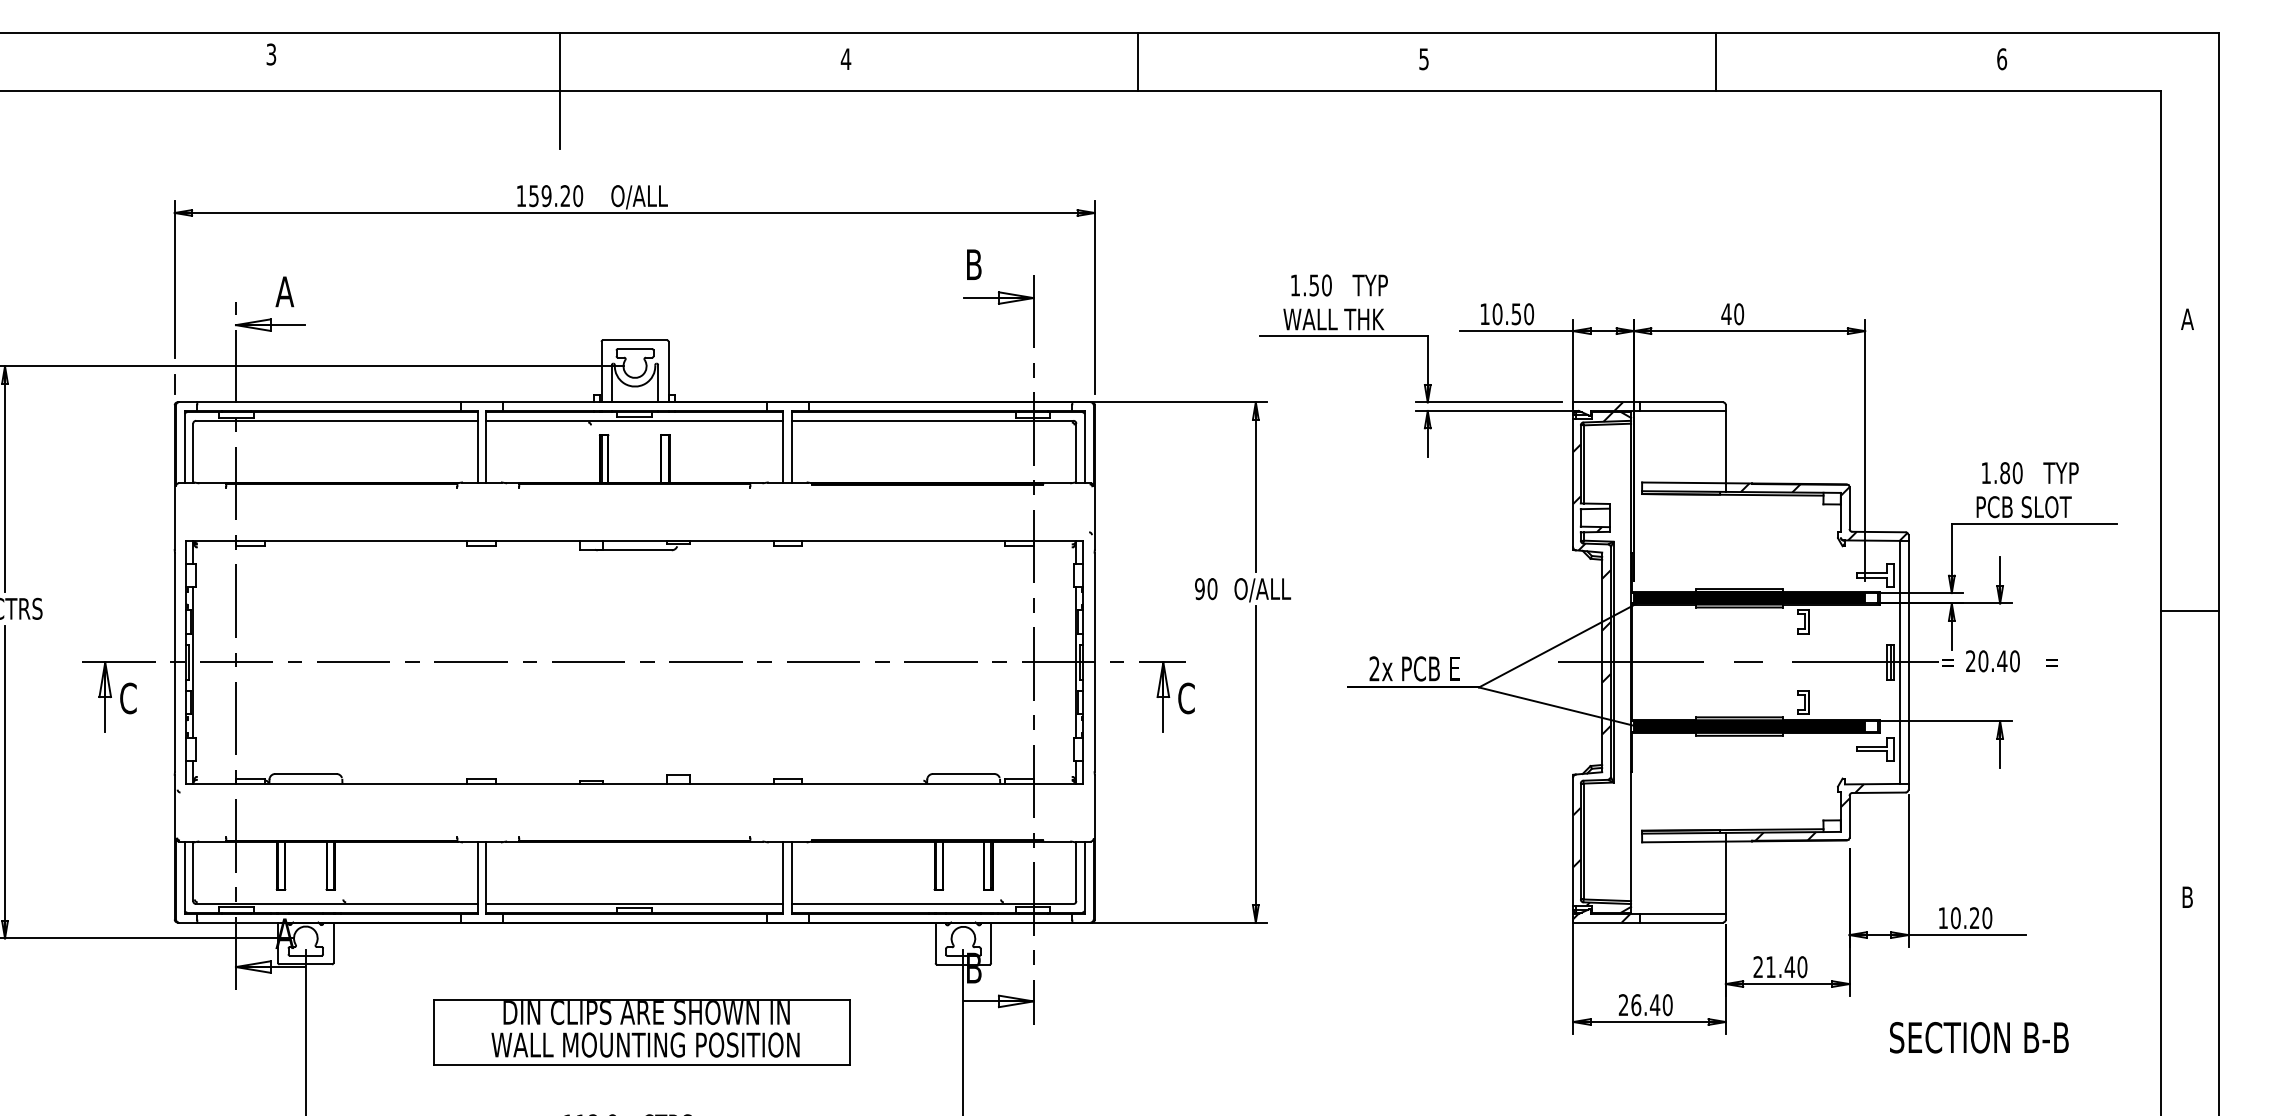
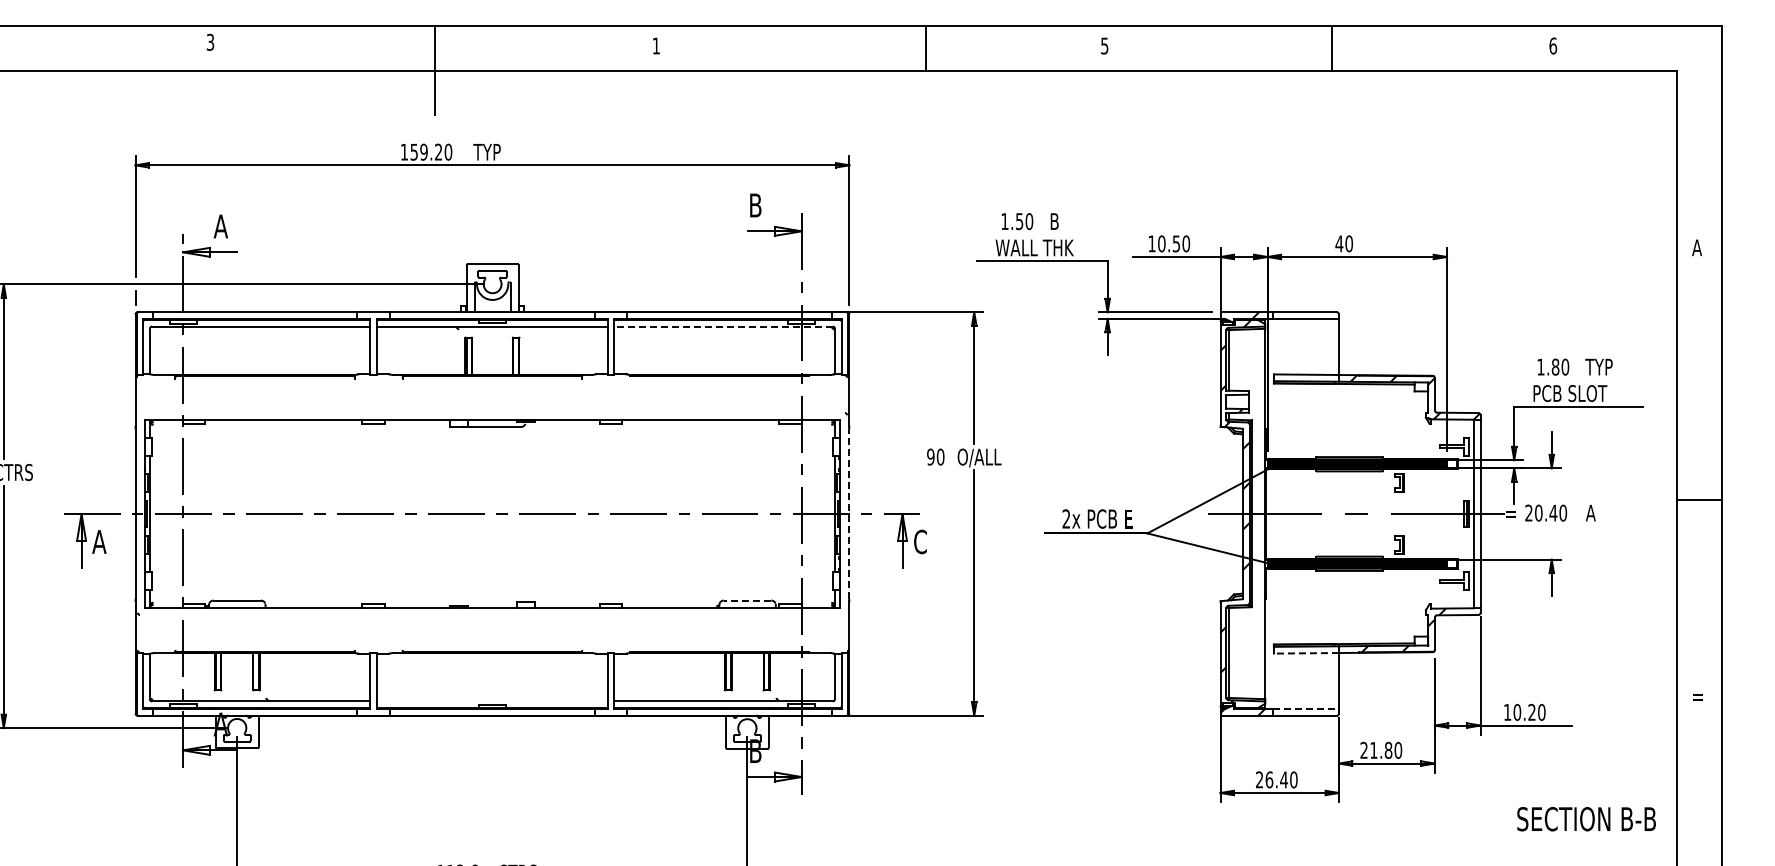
text: (846, 58) -> (656, 45), 4 -> 1
line: (1138, 61) -> (926, 47), moved
text: (638, 196) -> (495, 152), O/ALL -> TYP
text: (1369, 285) -> (1062, 221), TYP -> B
line: (932, 420) -> (723, 326), solid -> dashed
line: (2189, 611) -> (1698, 500), moved
text: (2050, 660) -> (1590, 512), = -> A
line: (1095, 661) -> (849, 513), solid -> dashed
text: (128, 697) -> (99, 541), C -> A
line: (963, 773) -> (747, 600), solid -> dashed
line: (1682, 842) -> (1305, 653), solid -> dashed
text: (2188, 897) -> (1697, 696), B -> =
line: (634, 904) -> (492, 701), removed
line: (1684, 914) -> (1306, 709), solid -> dashed
text: (1789, 965) -> (1388, 749), 21.40 -> 21.80
part: (642, 1031) -> (498, 800), removed
text: (1979, 1038) -> (1586, 819), moved

